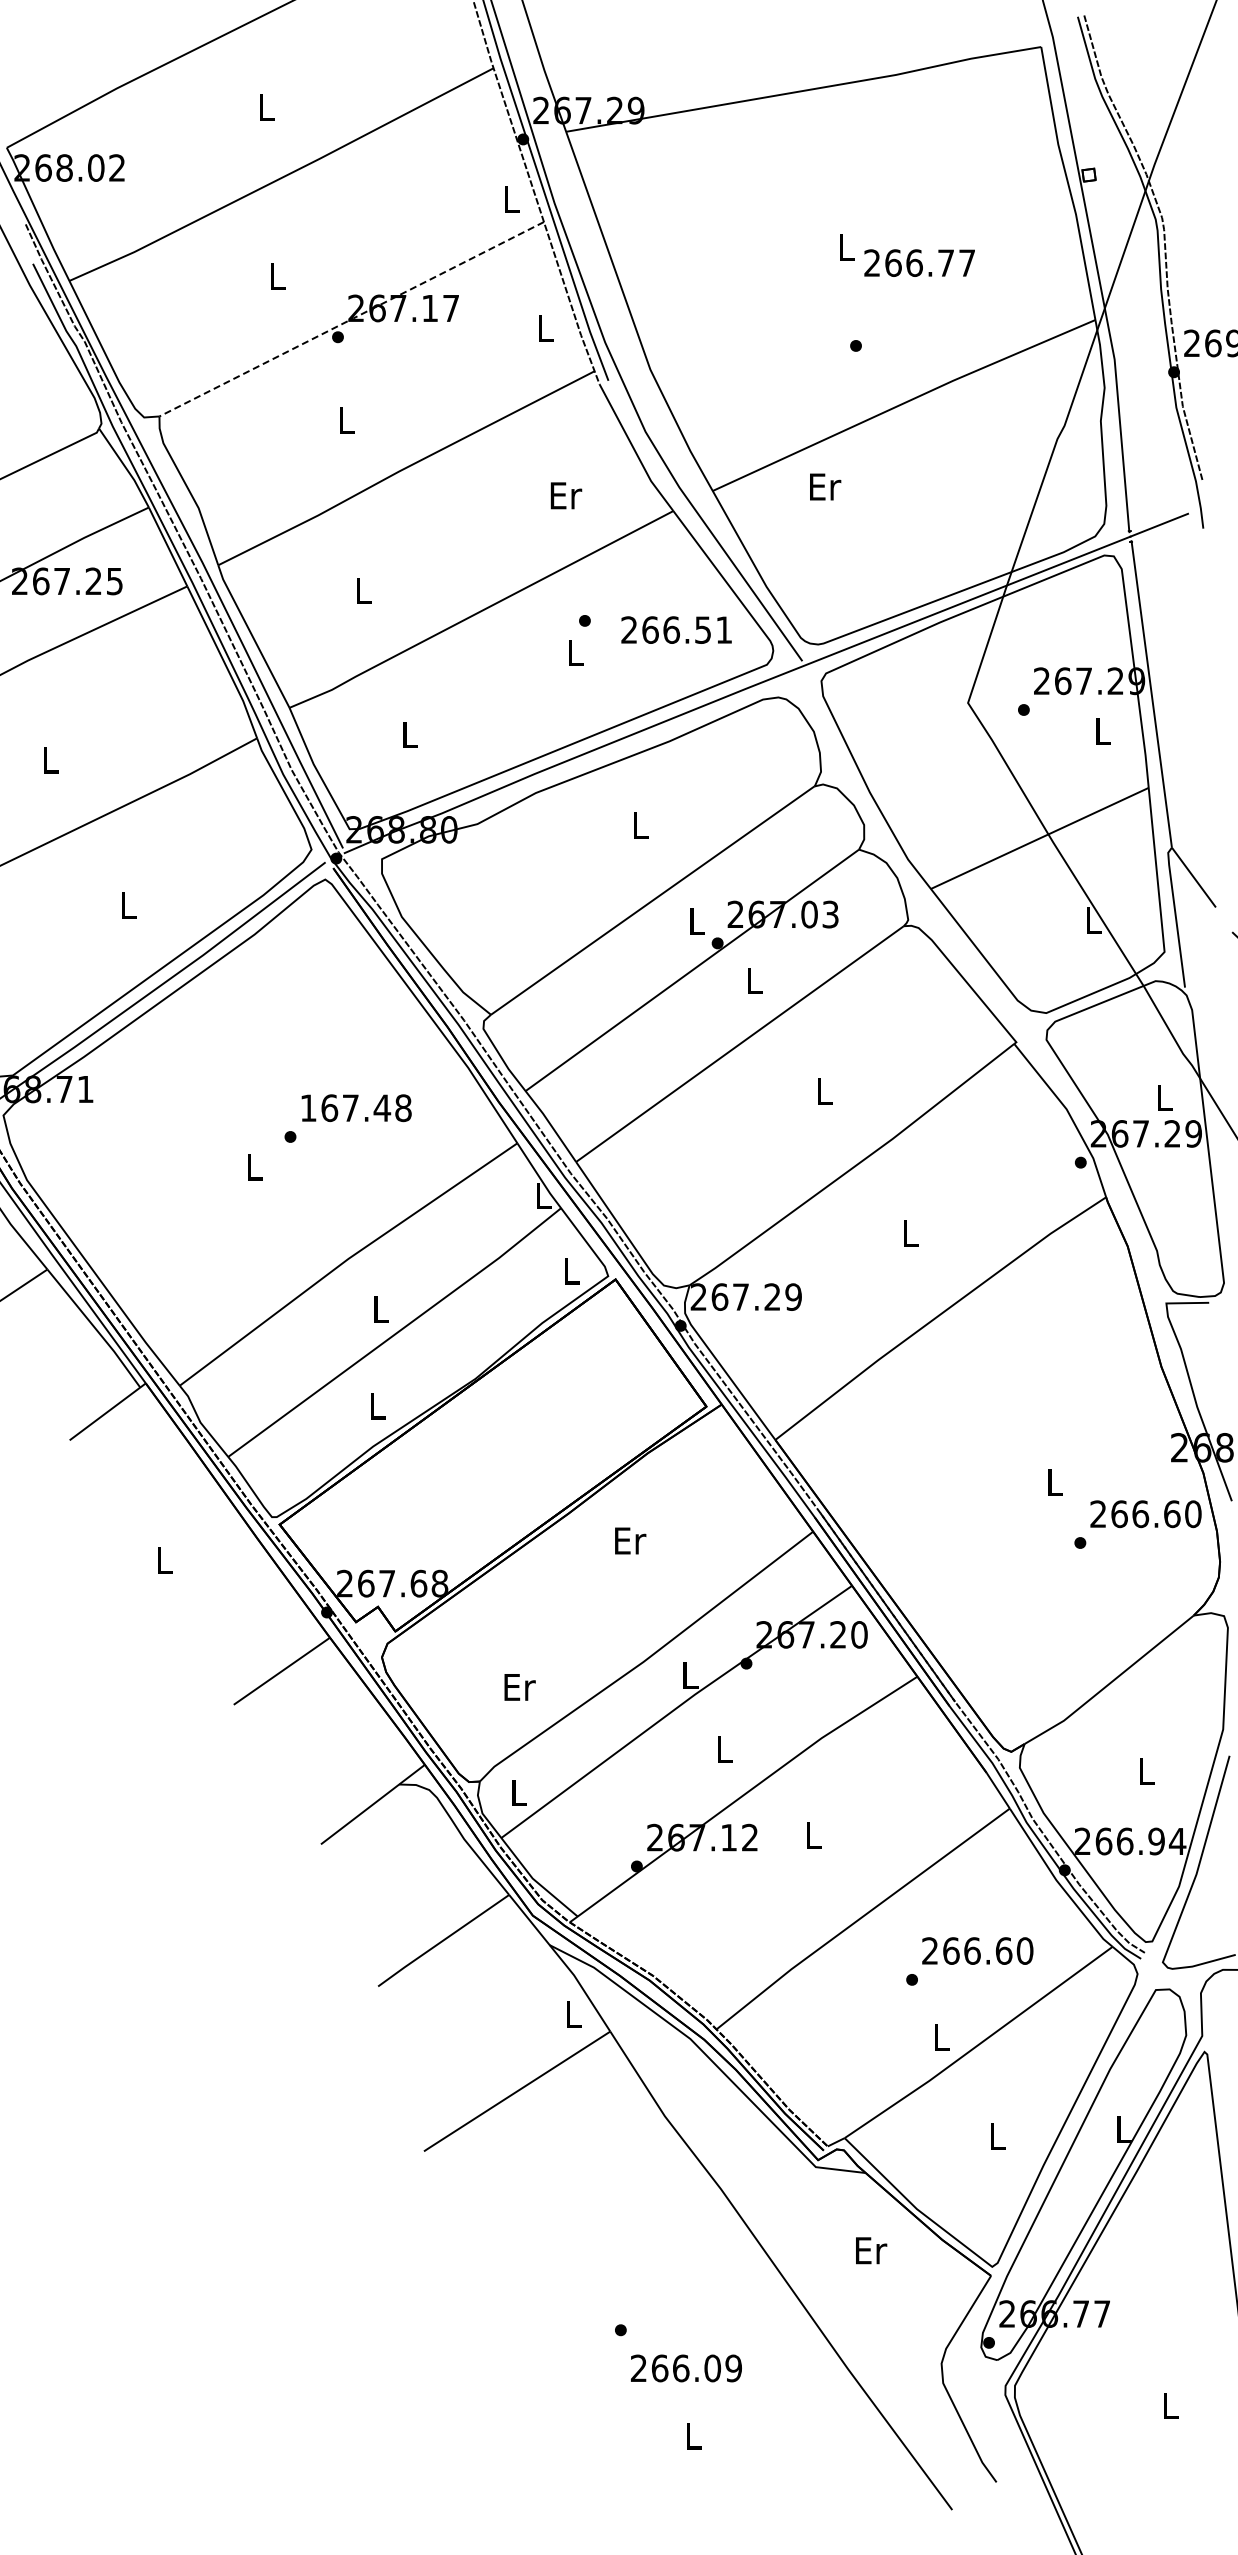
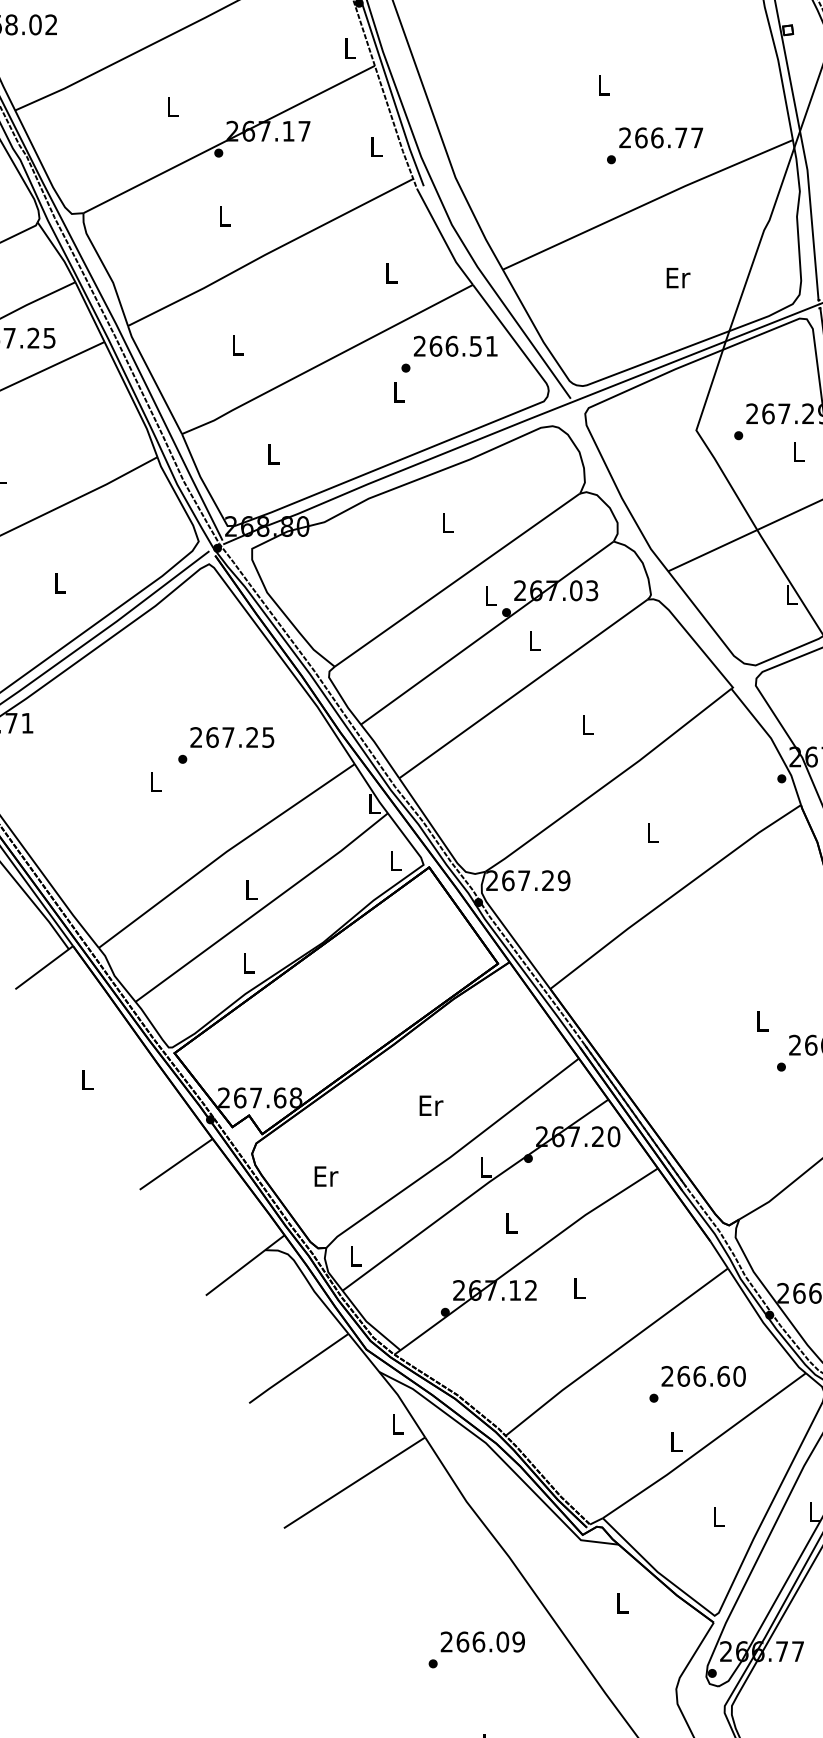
text: (919, 262) -> (661, 137), moved
line: (351, 319) -> (229, 139), dashed -> solid
text: (825, 486) -> (678, 277), moved
text: (566, 495) -> (391, 273), Er -> L
text: (676, 629) -> (455, 345), moved
text: (355, 1108) -> (232, 737), 167.48 -> 267.25
text: (630, 1540) -> (431, 1105), moved
text: (519, 1687) -> (326, 1176), moved
text: (871, 2250) -> (623, 1603), Er -> L
text: (686, 2368) -> (482, 1642), moved

